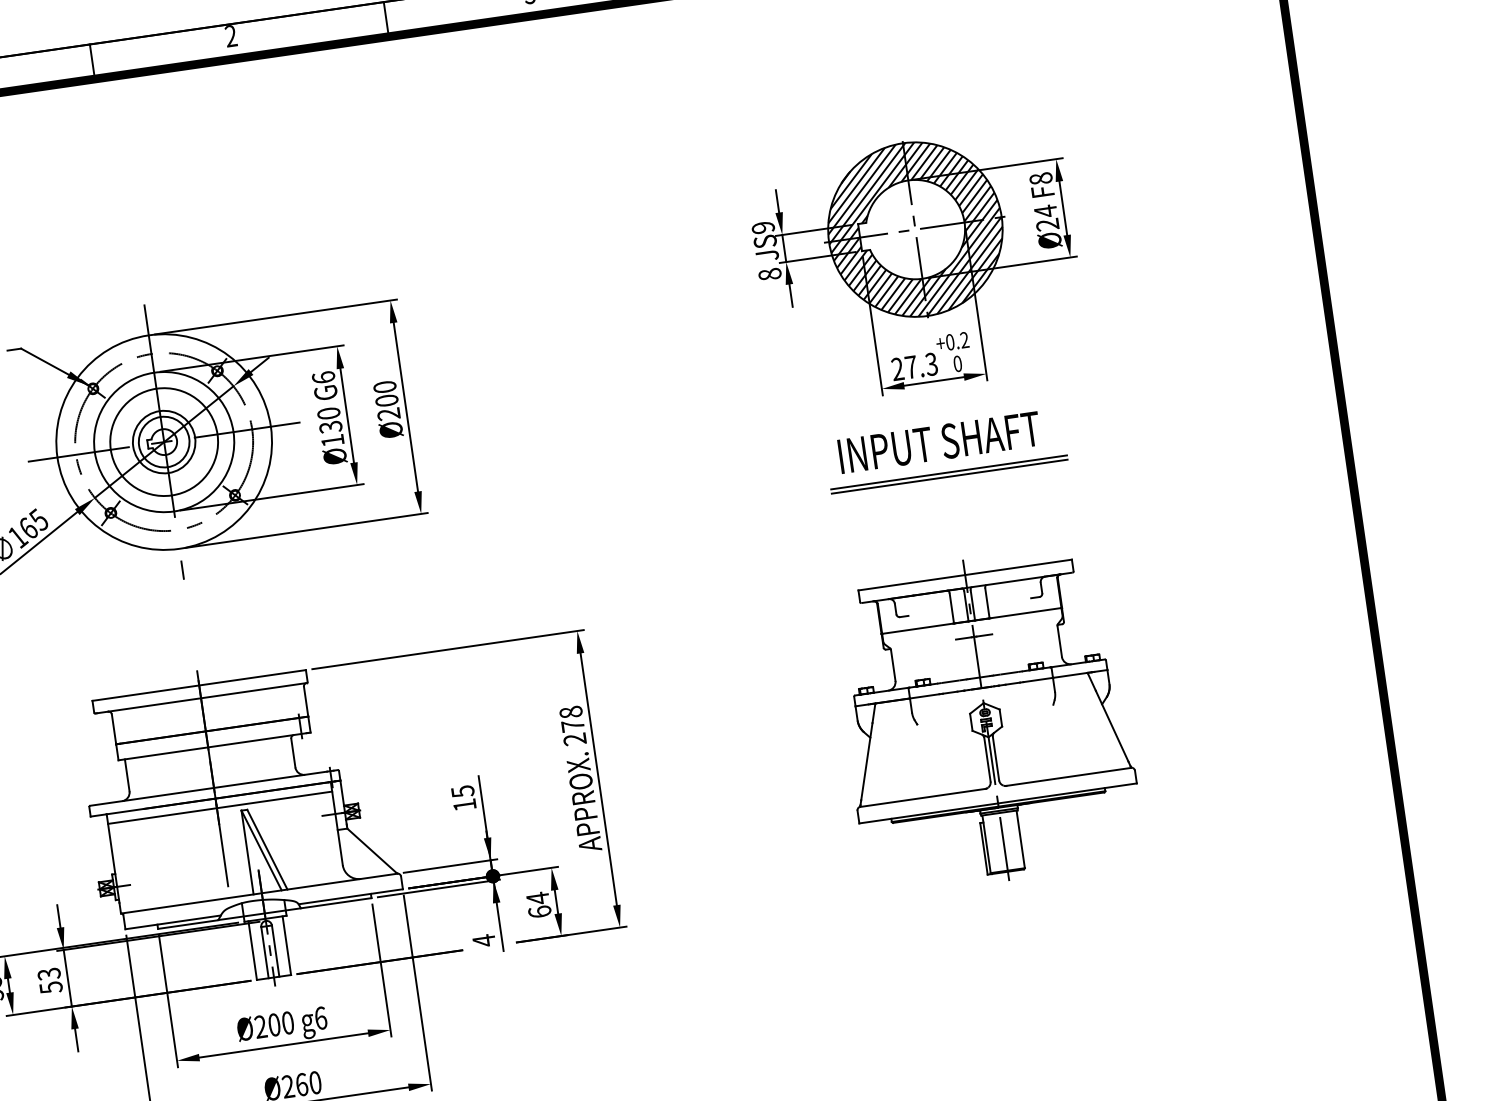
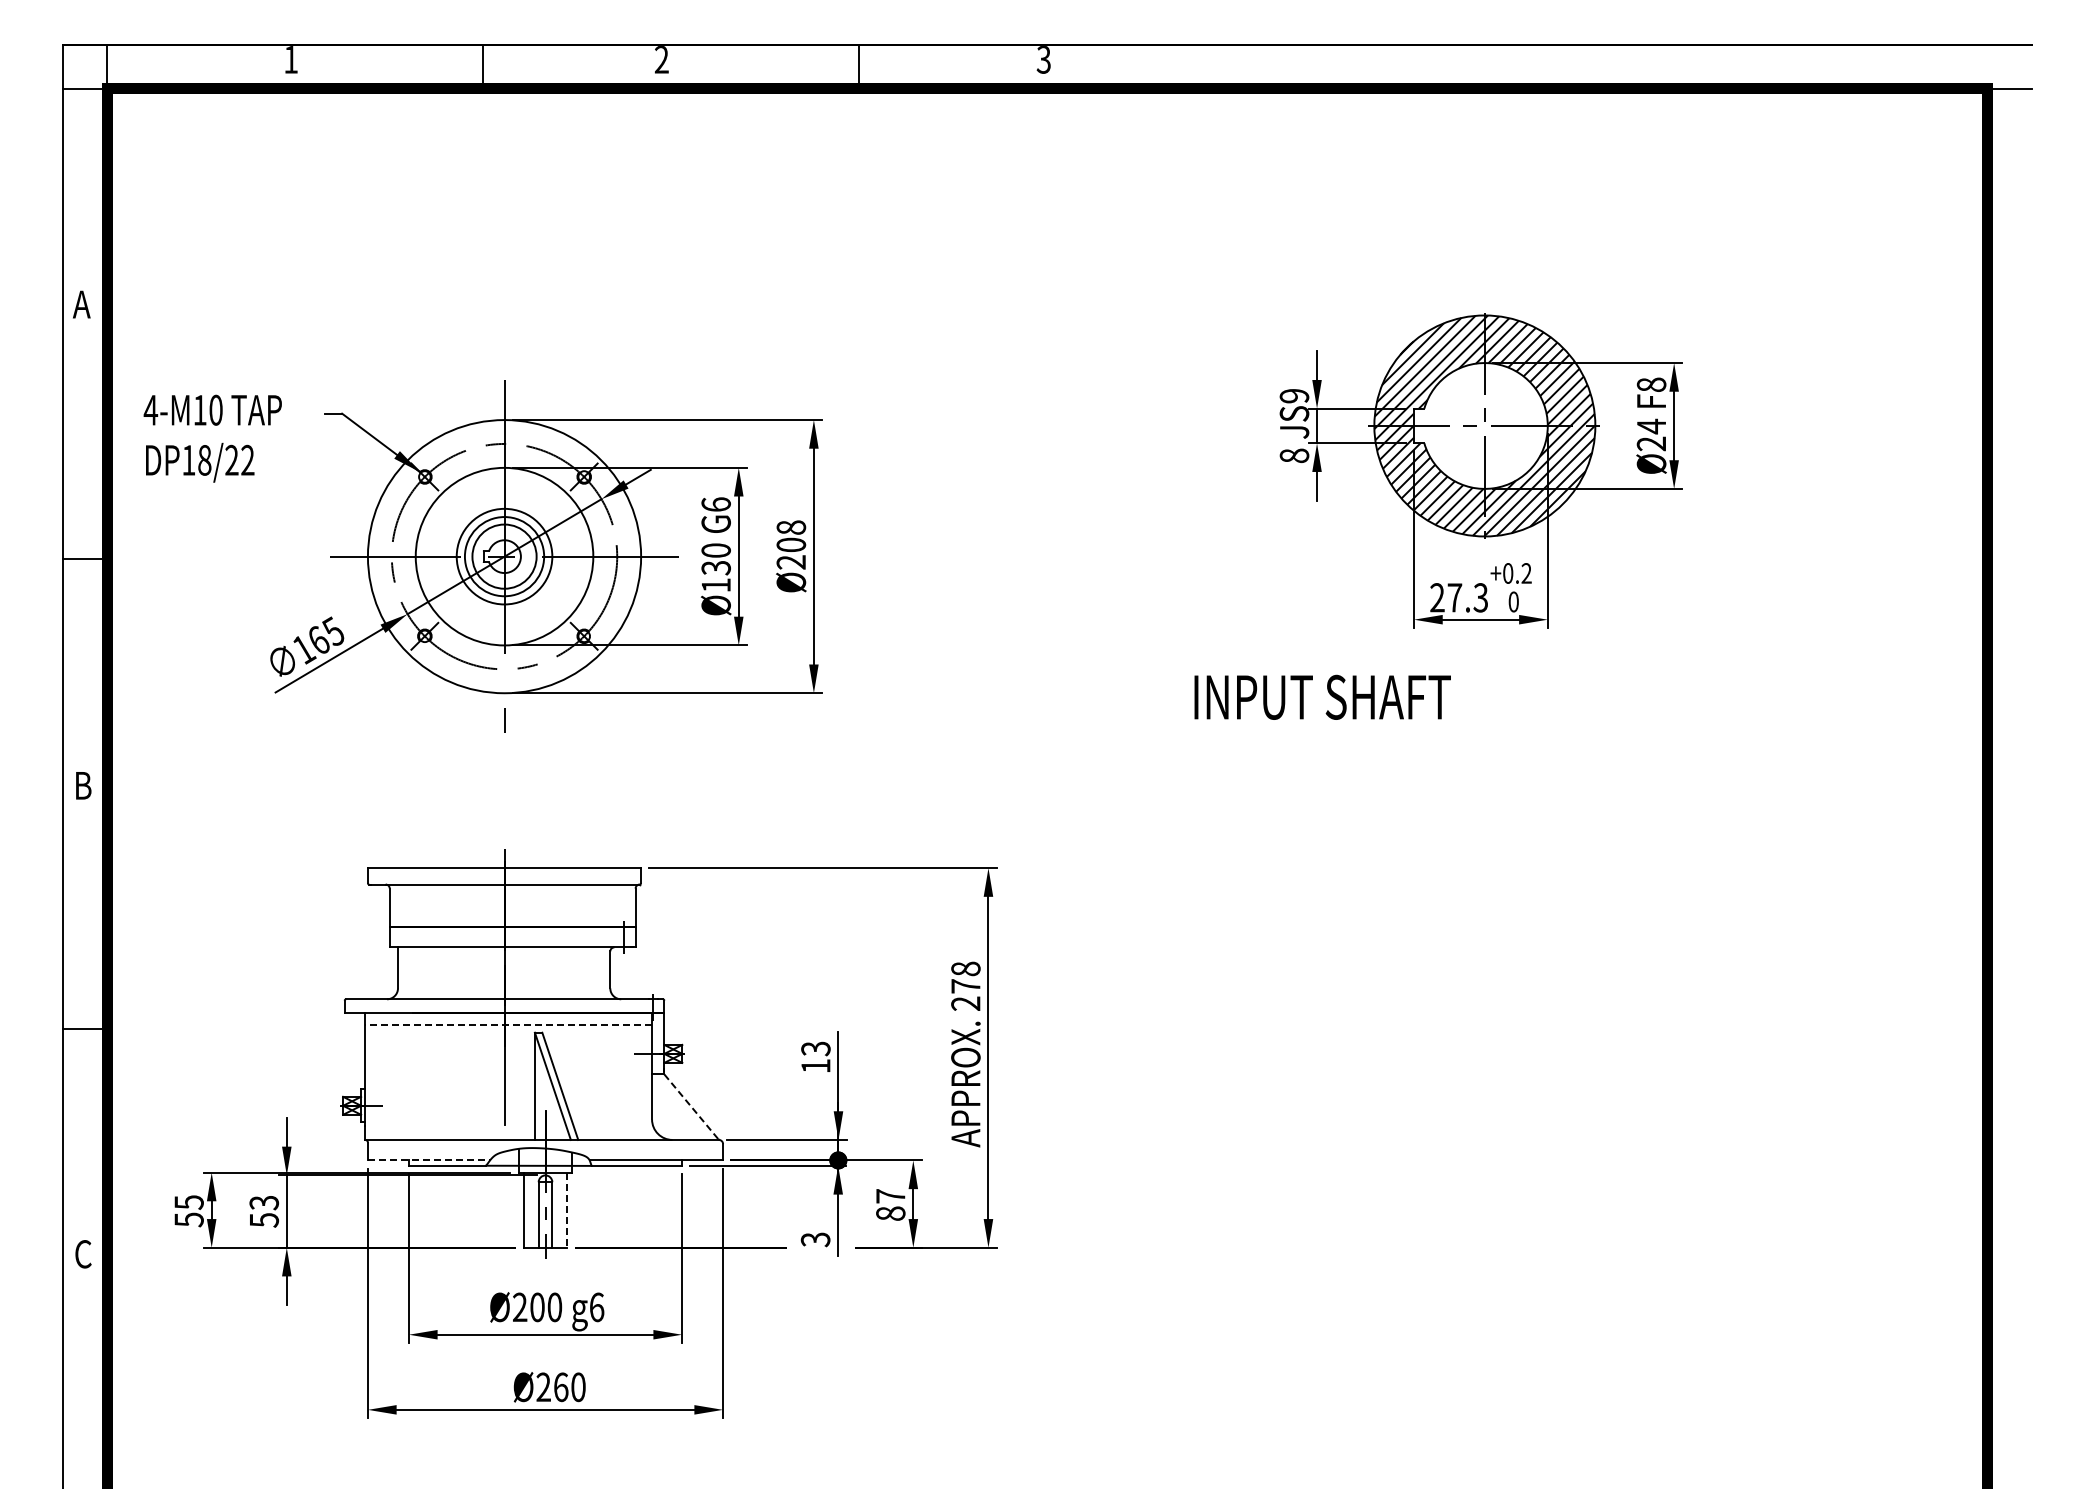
text: (385, 387) -> (791, 527), Ø200 -> Ø208
circle: (164, 441) -> (504, 556), size x0.7
text: (939, 441) -> (1322, 696), moved
line: (949, 472) -> (1483, 736), removed
line: (949, 476) -> (1483, 741), removed
part: (985, 719) -> (1484, 1053), removed
text: (462, 791) -> (815, 1048), 15 -> 13
line: (220, 807) -> (508, 1025), solid -> dashed
line: (372, 850) -> (691, 1106), solid -> dashed
text: (538, 904) -> (890, 1204), 64 -> 87
line: (173, 922) -> (429, 1160), solid -> dashed
text: (484, 940) -> (815, 1239), 4 -> 3
line: (286, 945) -> (567, 1210), solid -> dashed

